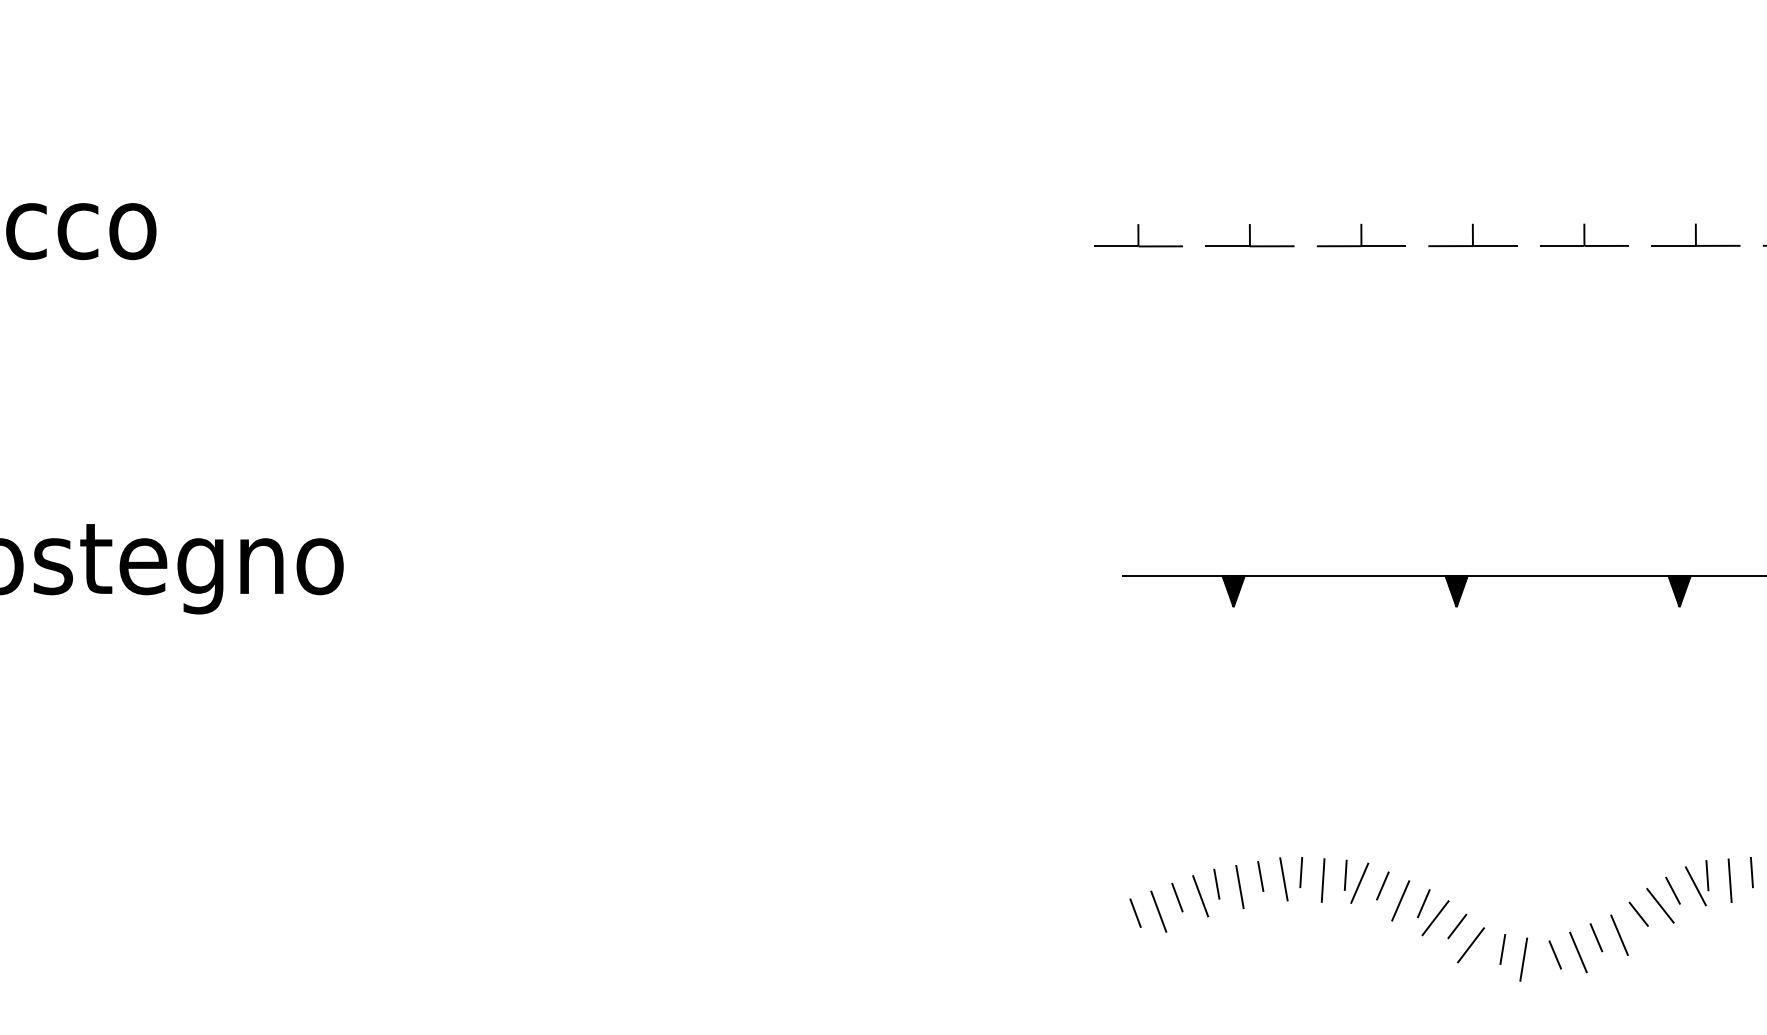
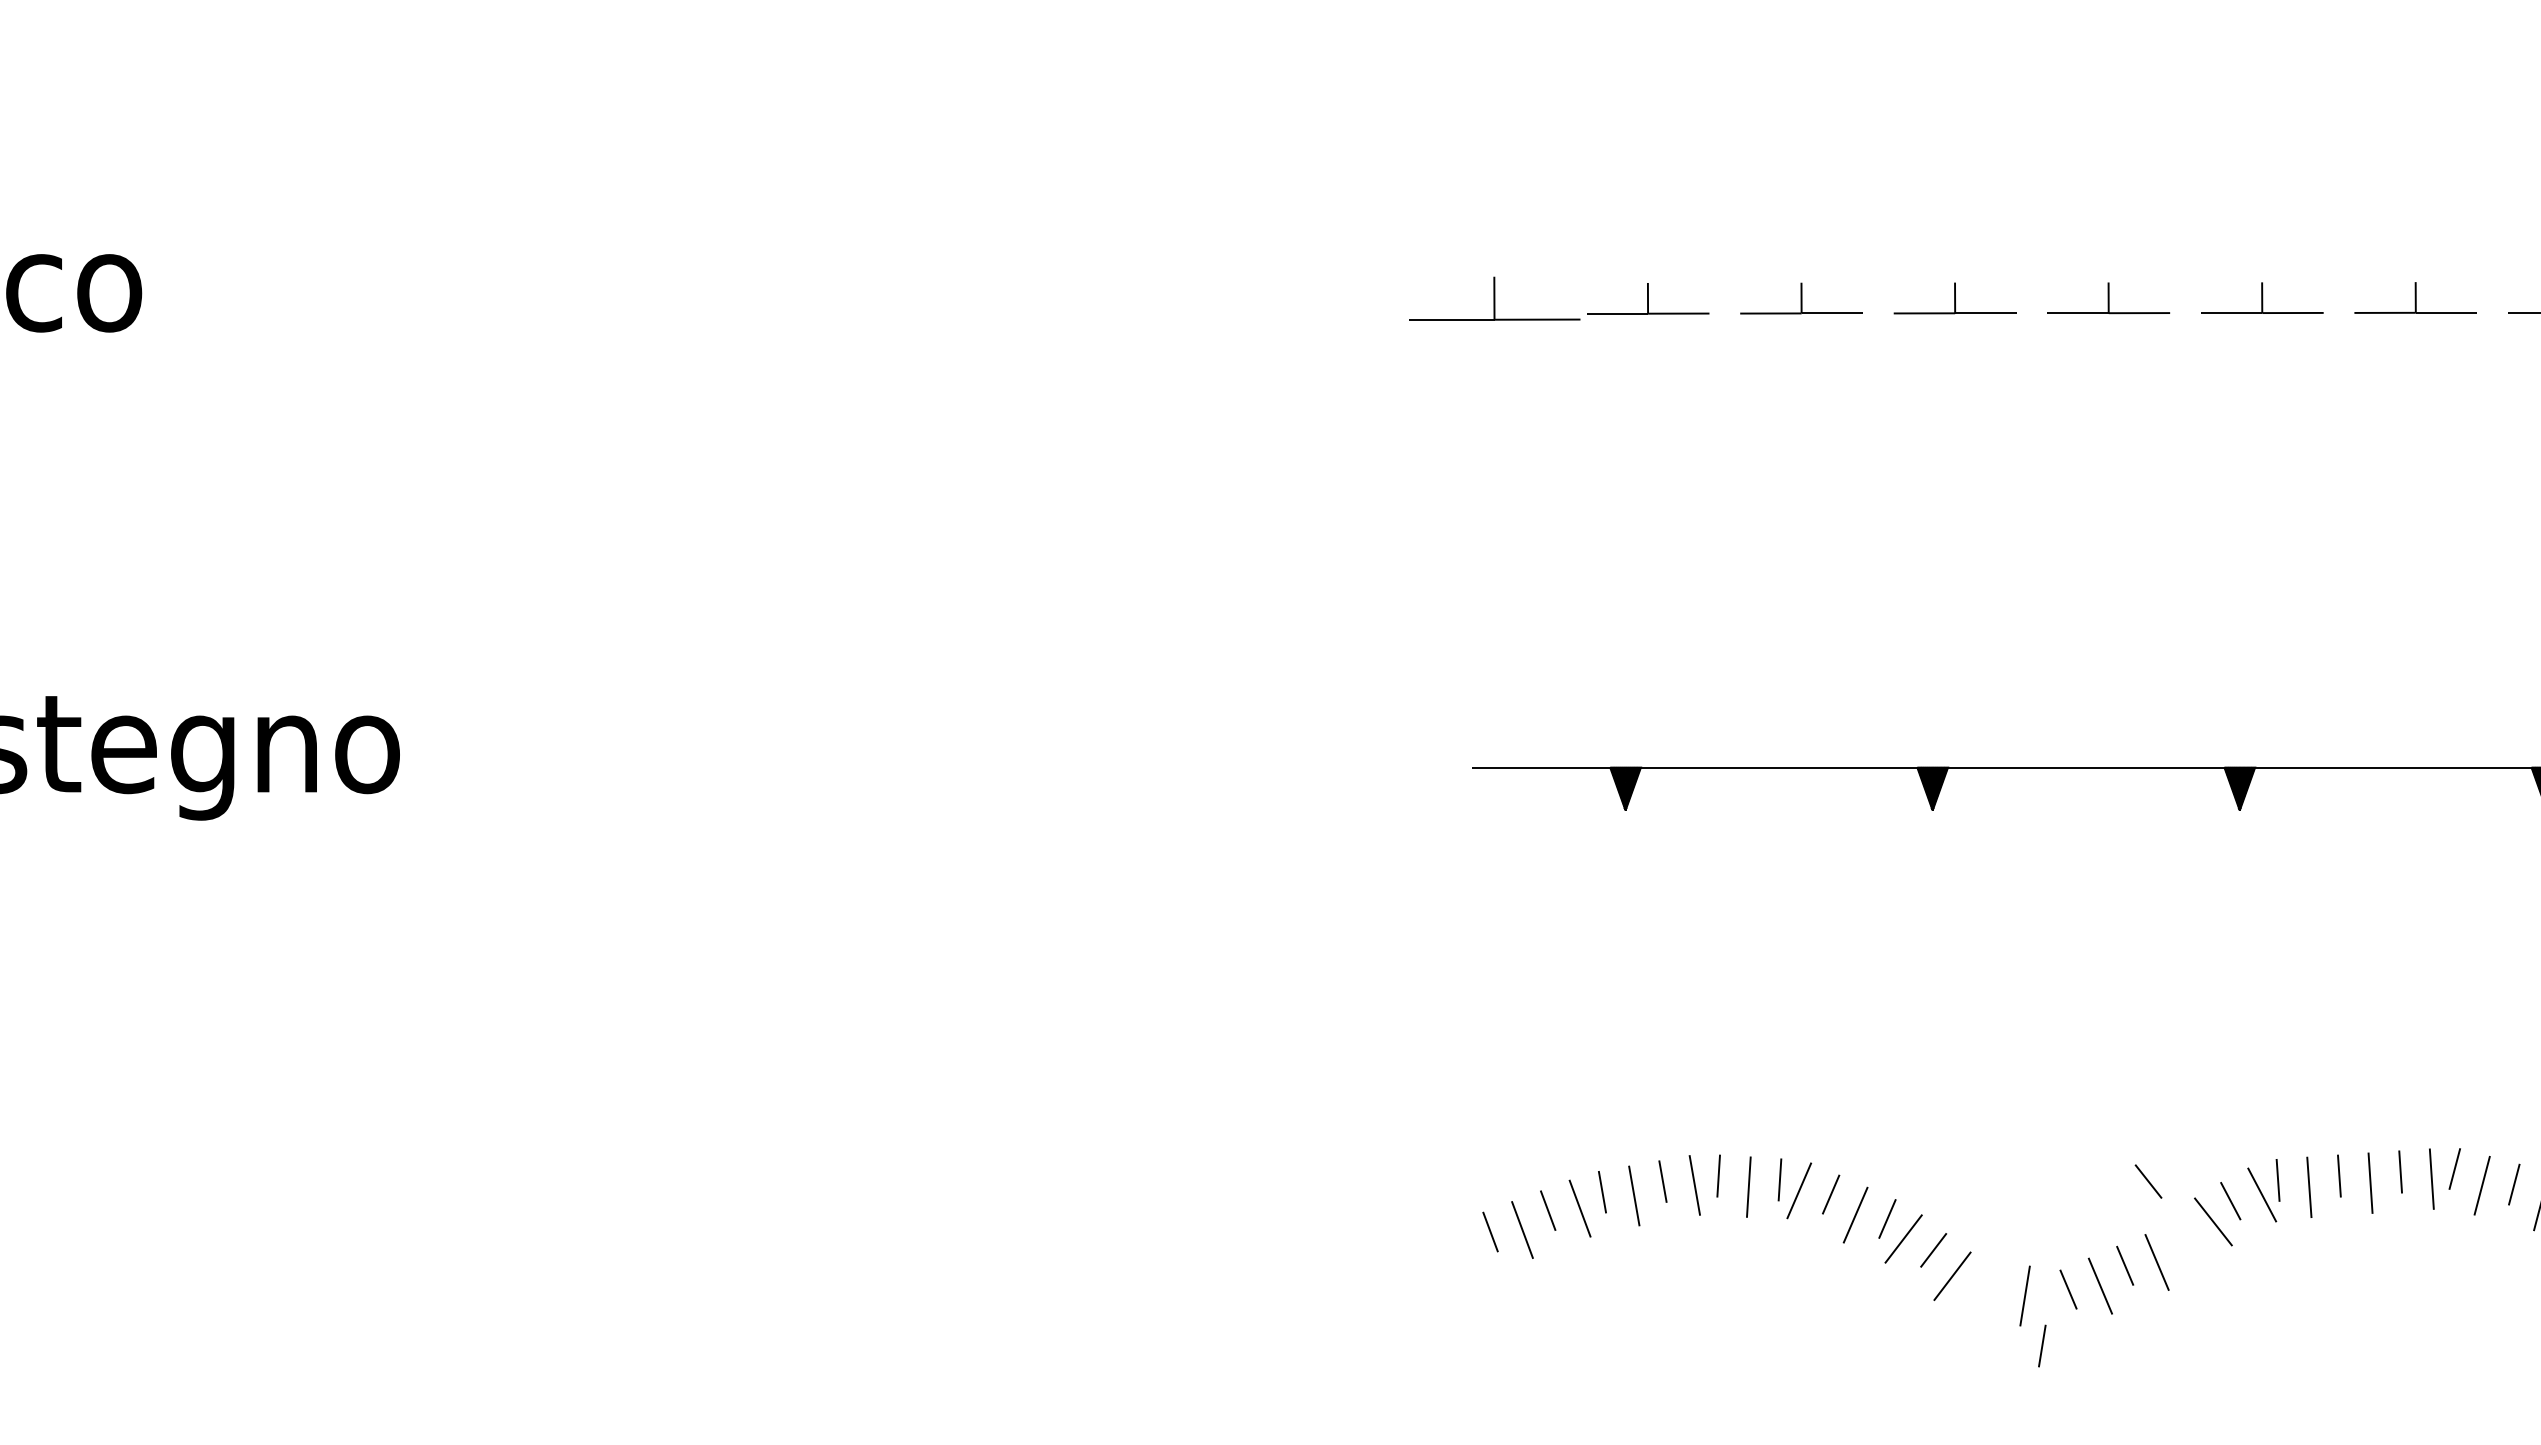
part: (1138, 235) -> (1494, 298), size x1.4
line: (1638, 914) -> (2148, 1181), moved
line: (1502, 949) -> (2042, 1345), moved

